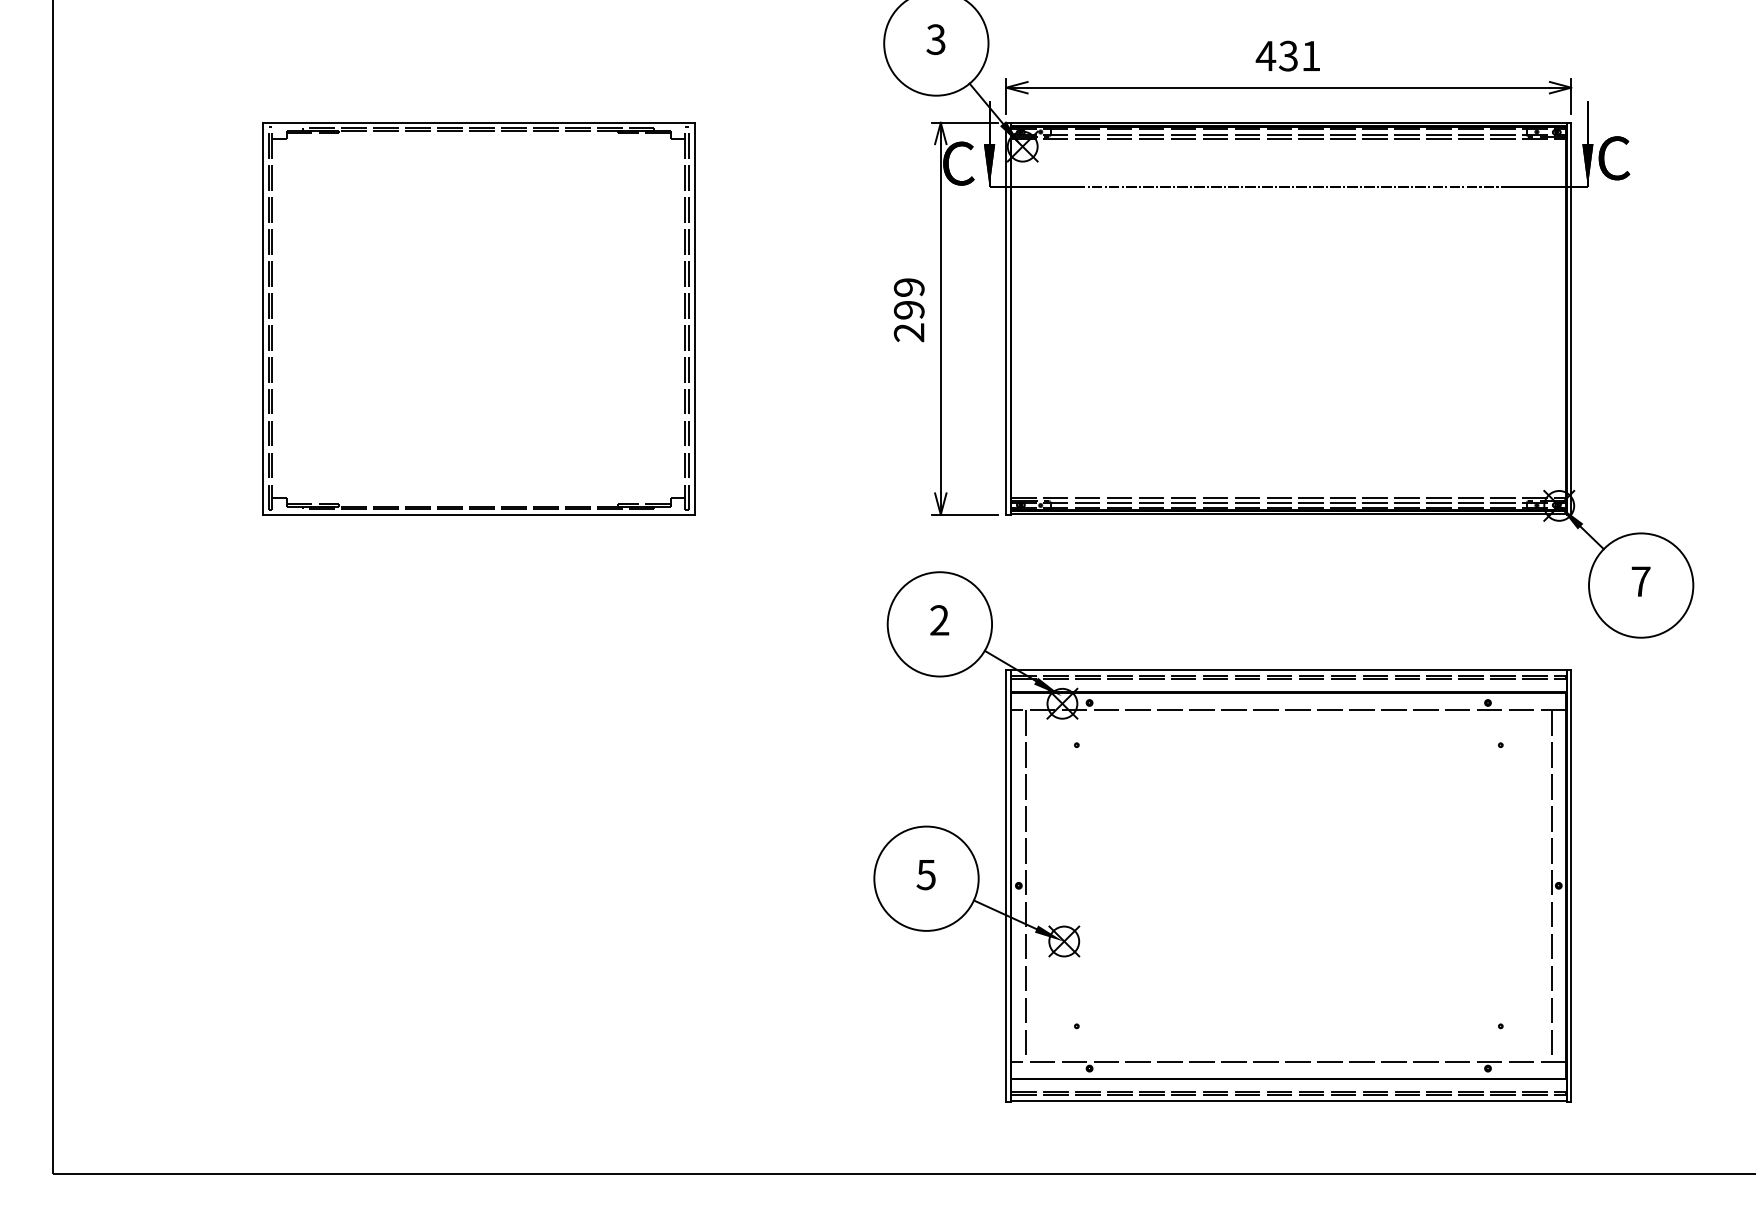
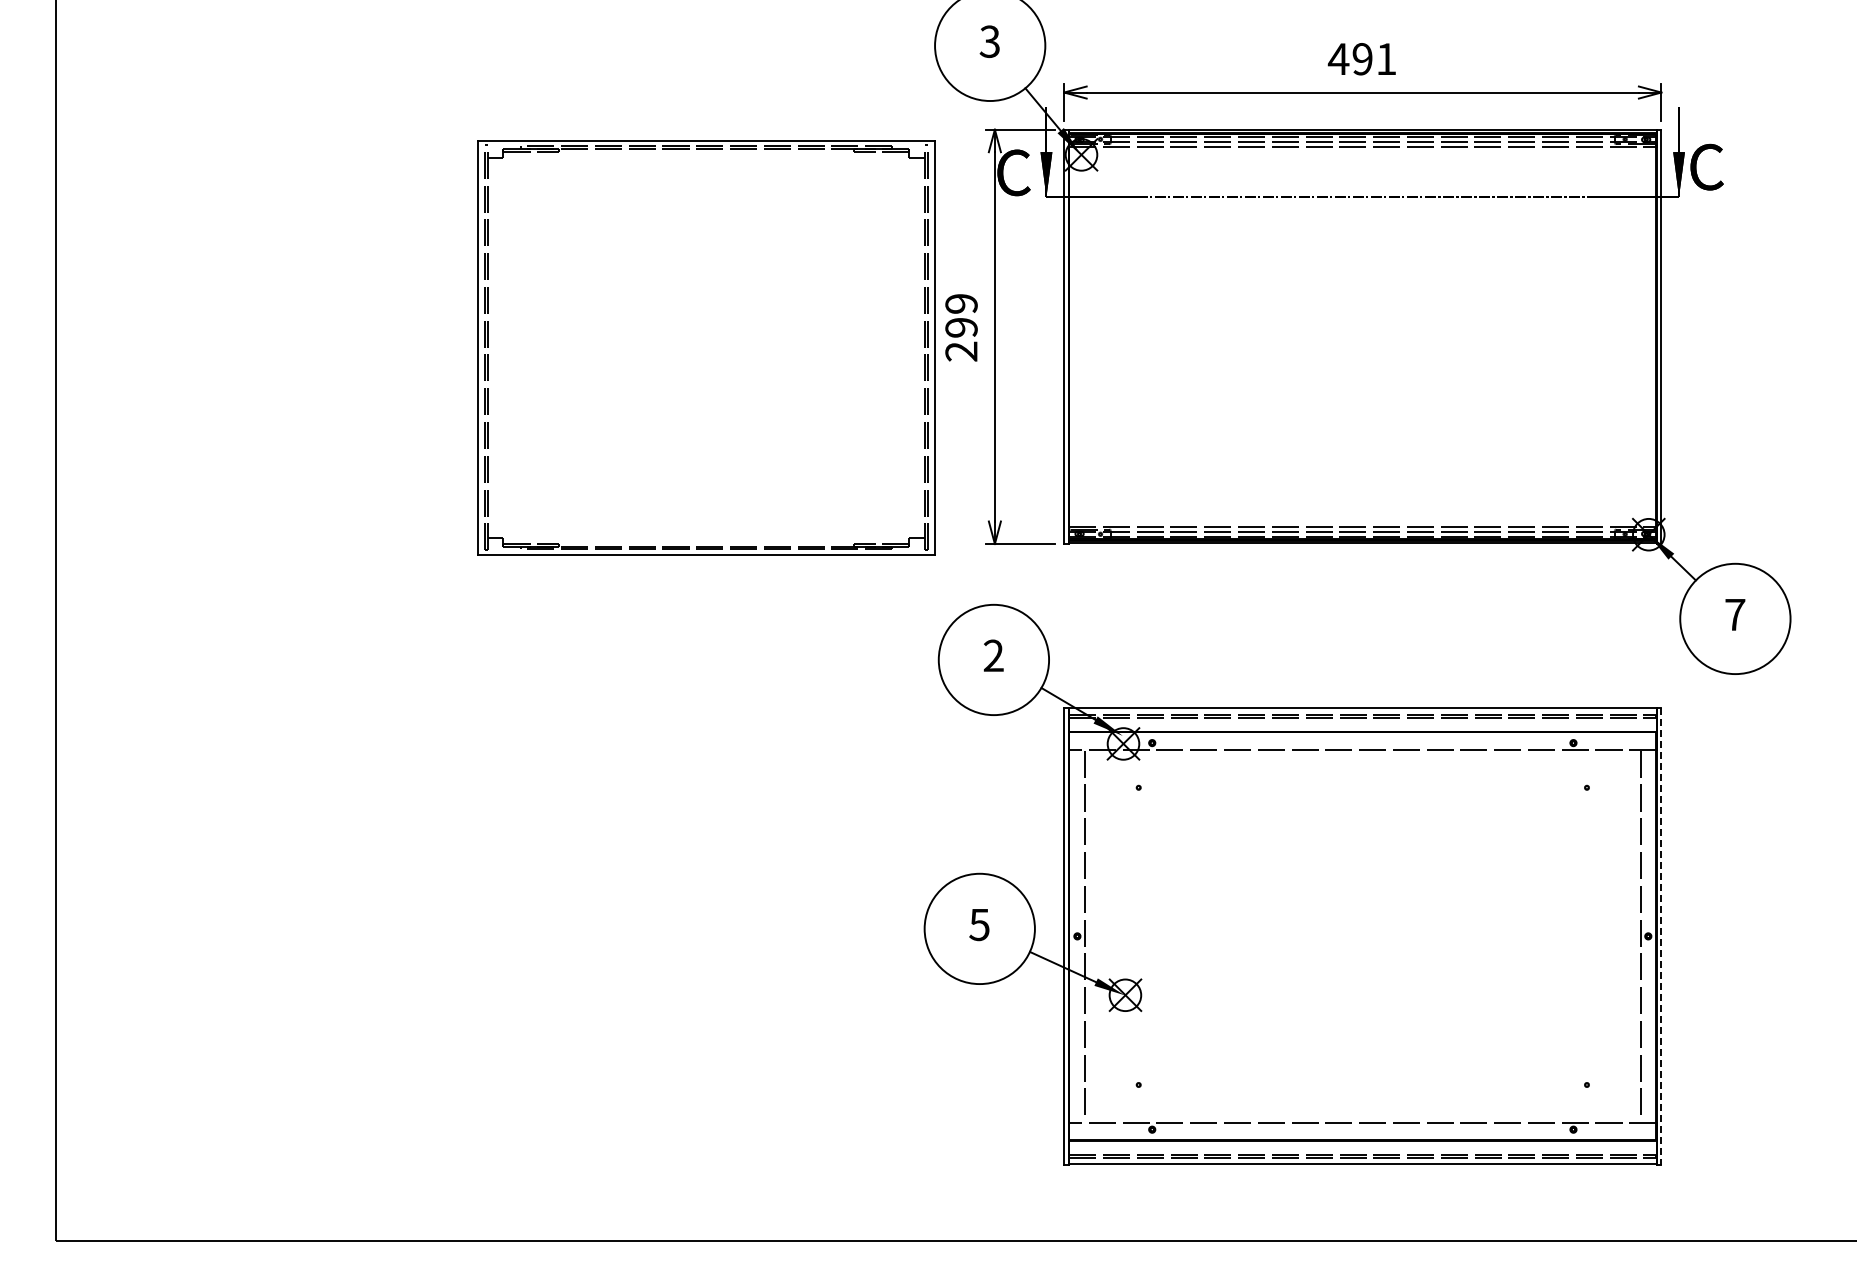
text: (1288, 56) -> (1362, 59), 431 -> 491
part: (478, 318) -> (706, 347), moved
line: (1571, 885) -> (1661, 936), solid -> dashed

